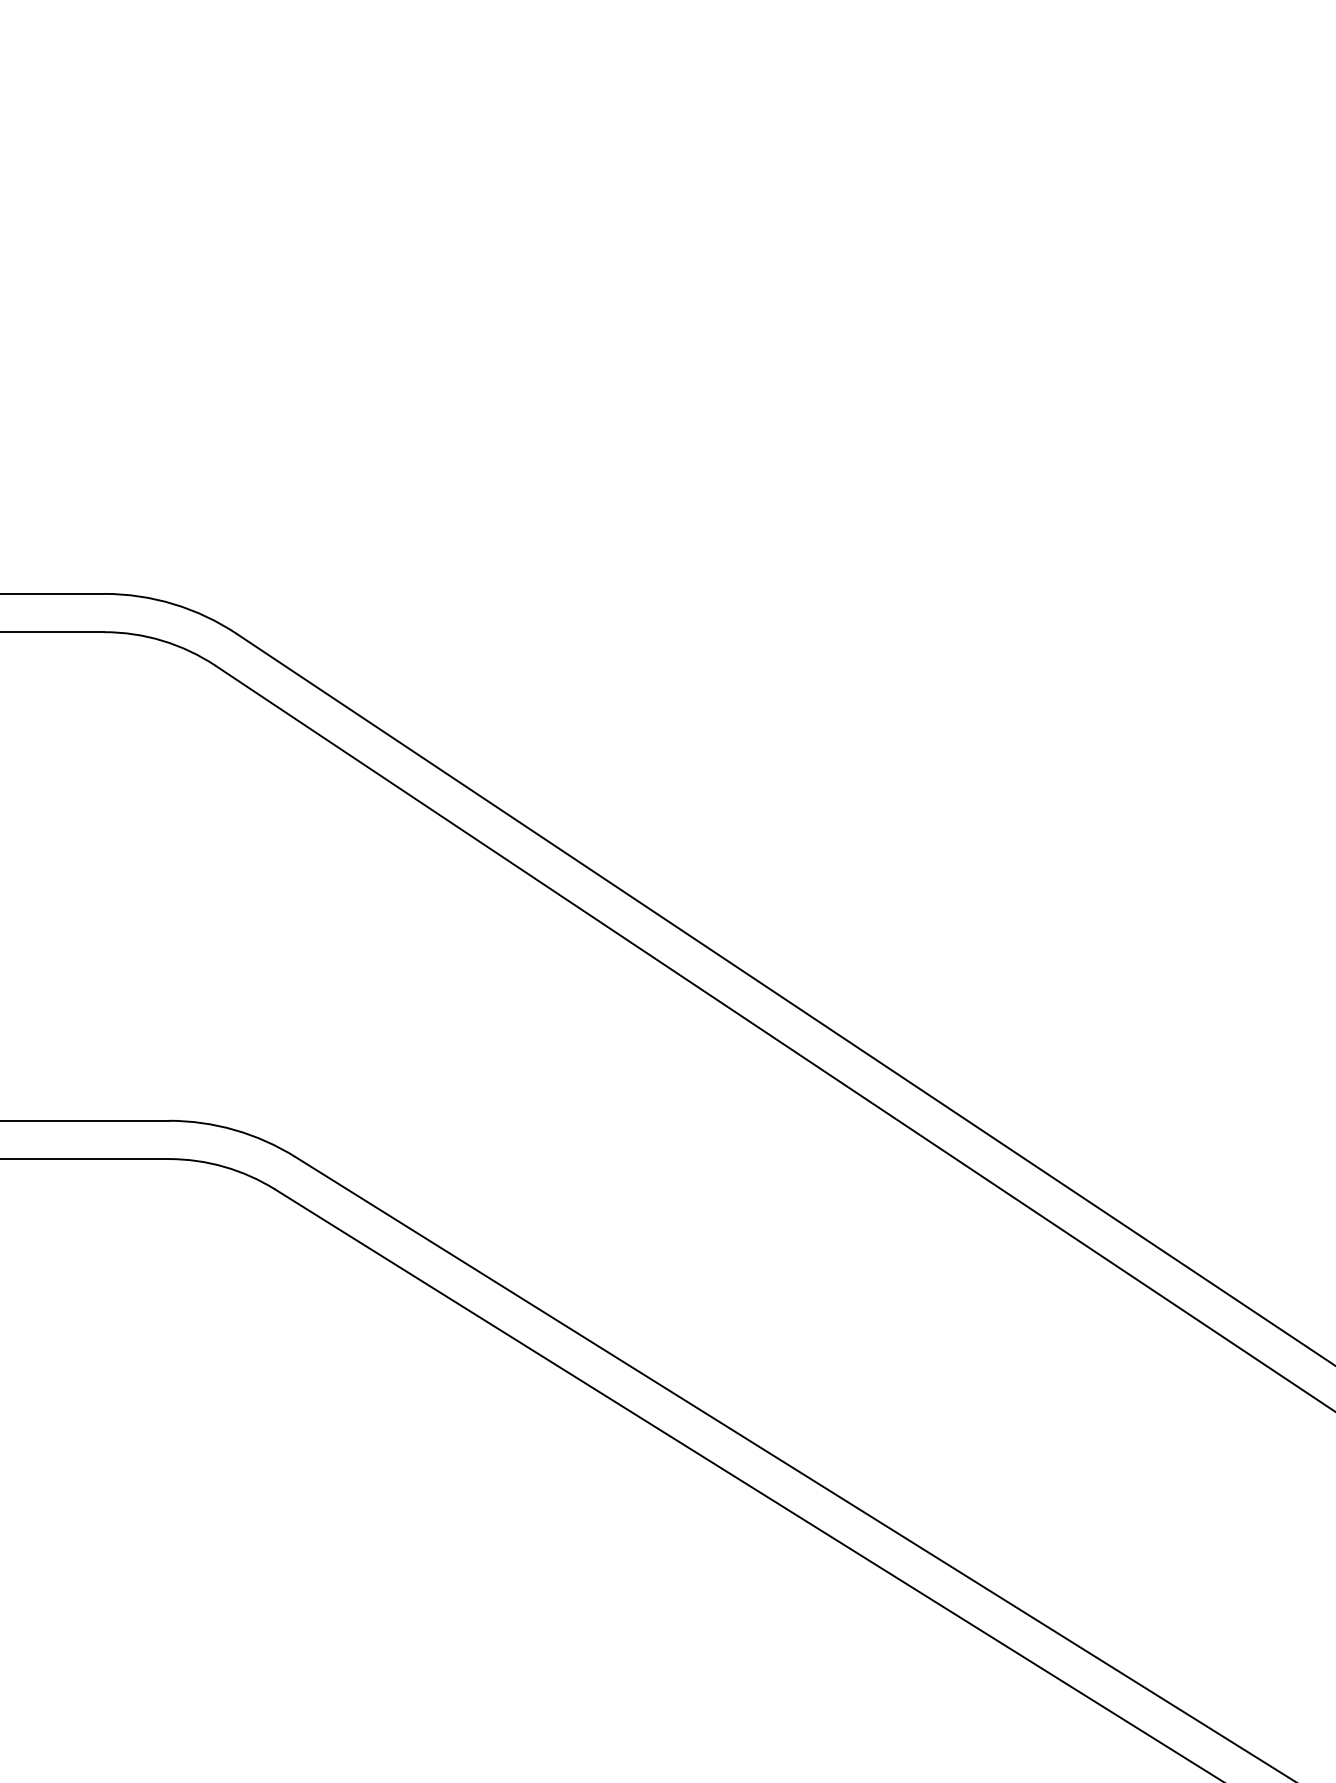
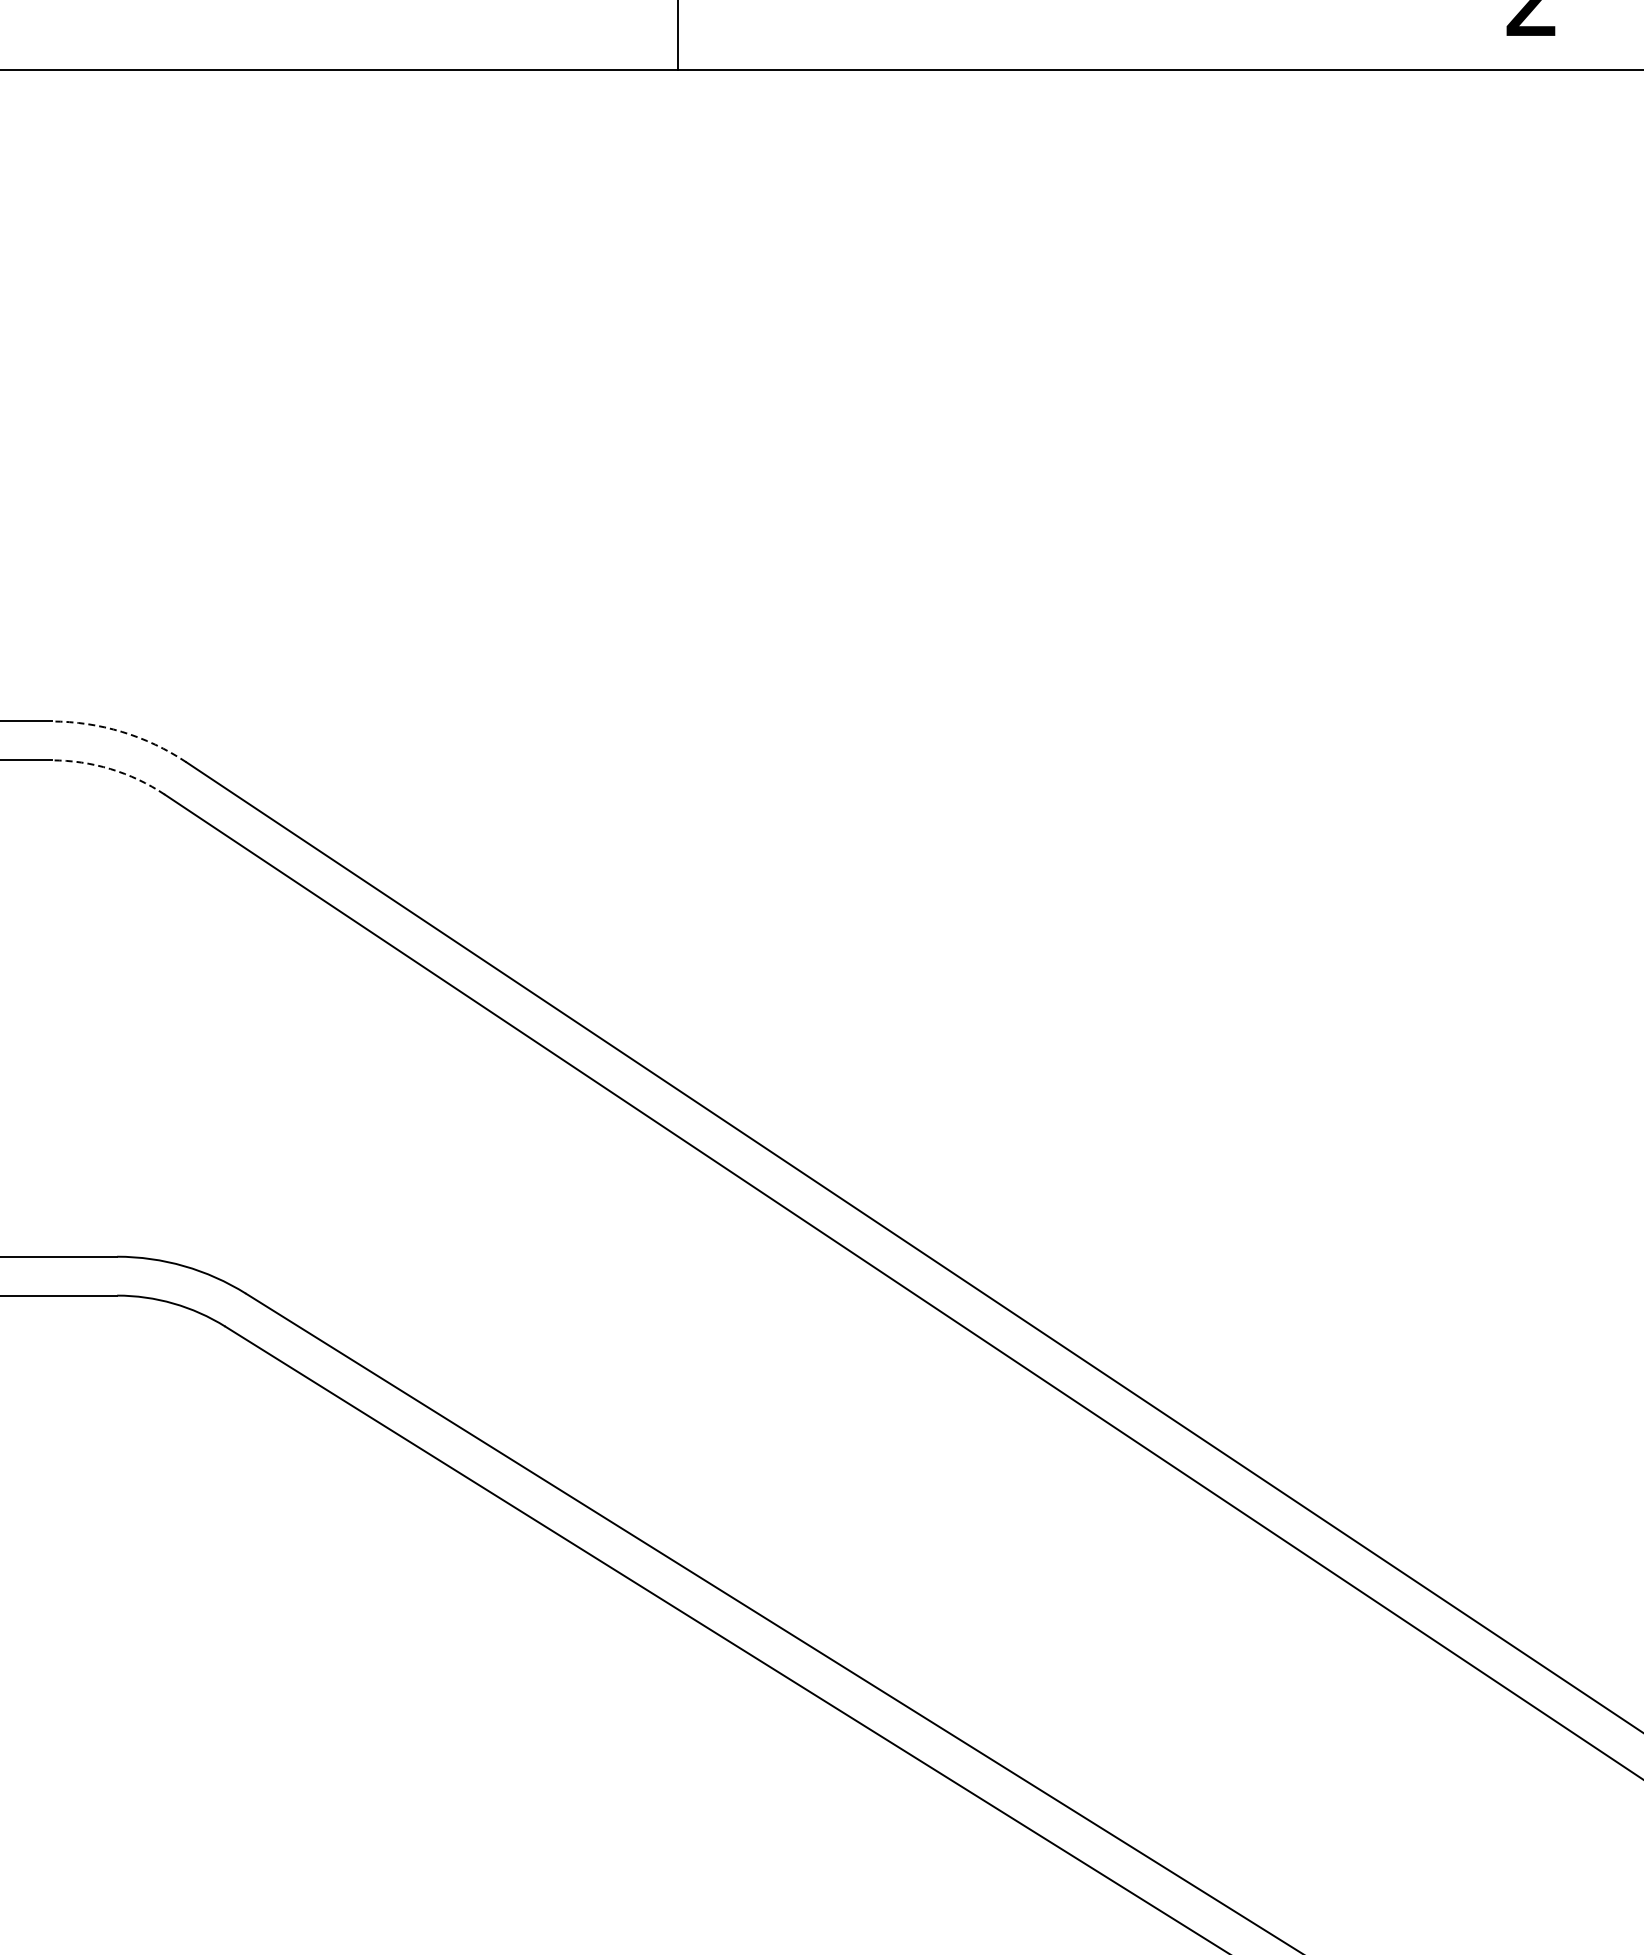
arc: (174, 603) -> (122, 731), solid -> dashed
arc: (162, 641) -> (110, 769), solid -> dashed

